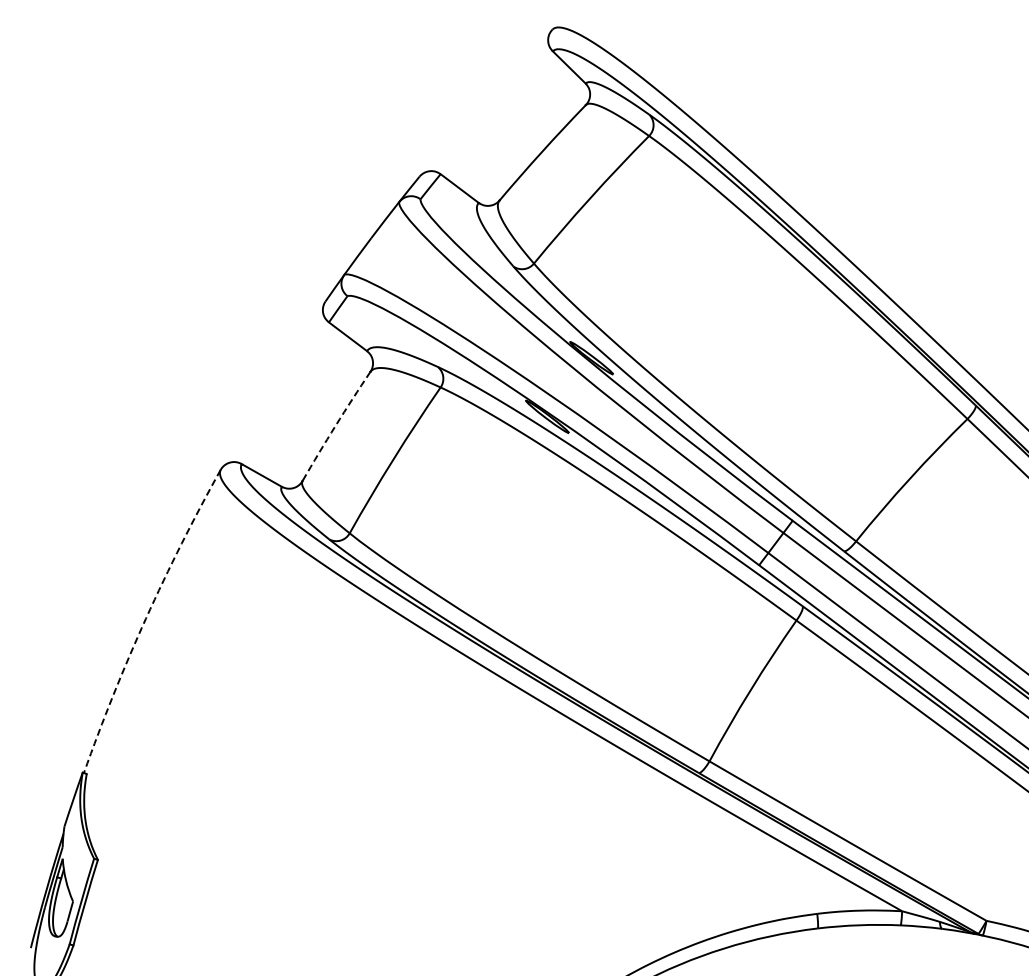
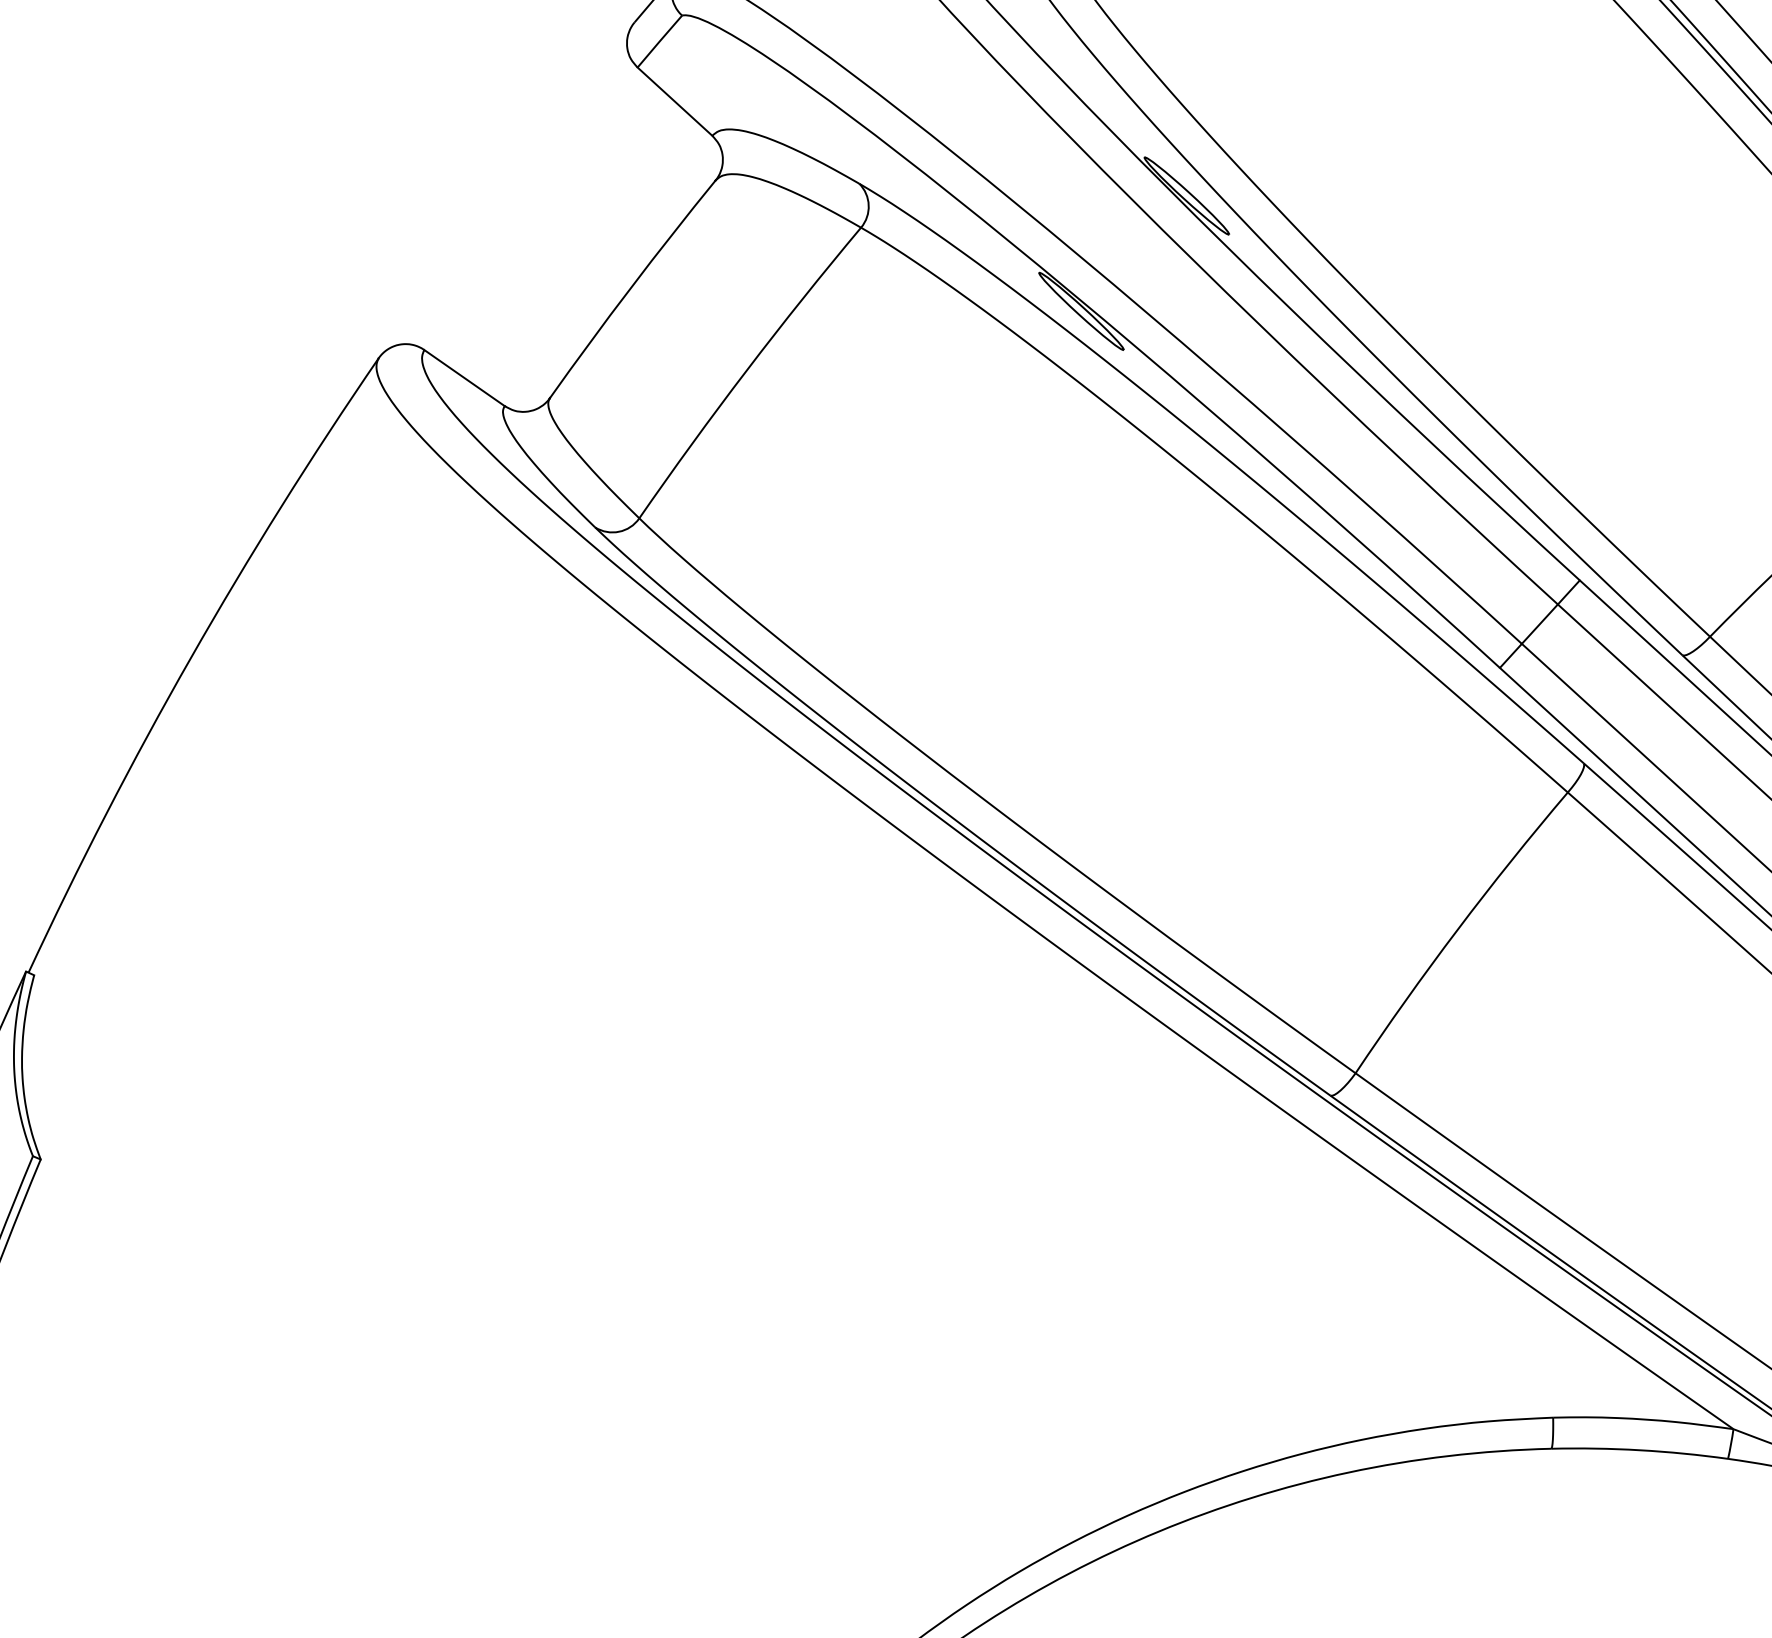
arc: (335, 425) -> (630, 287), dashed -> solid
arc: (145, 618) -> (189, 657), dashed -> solid

